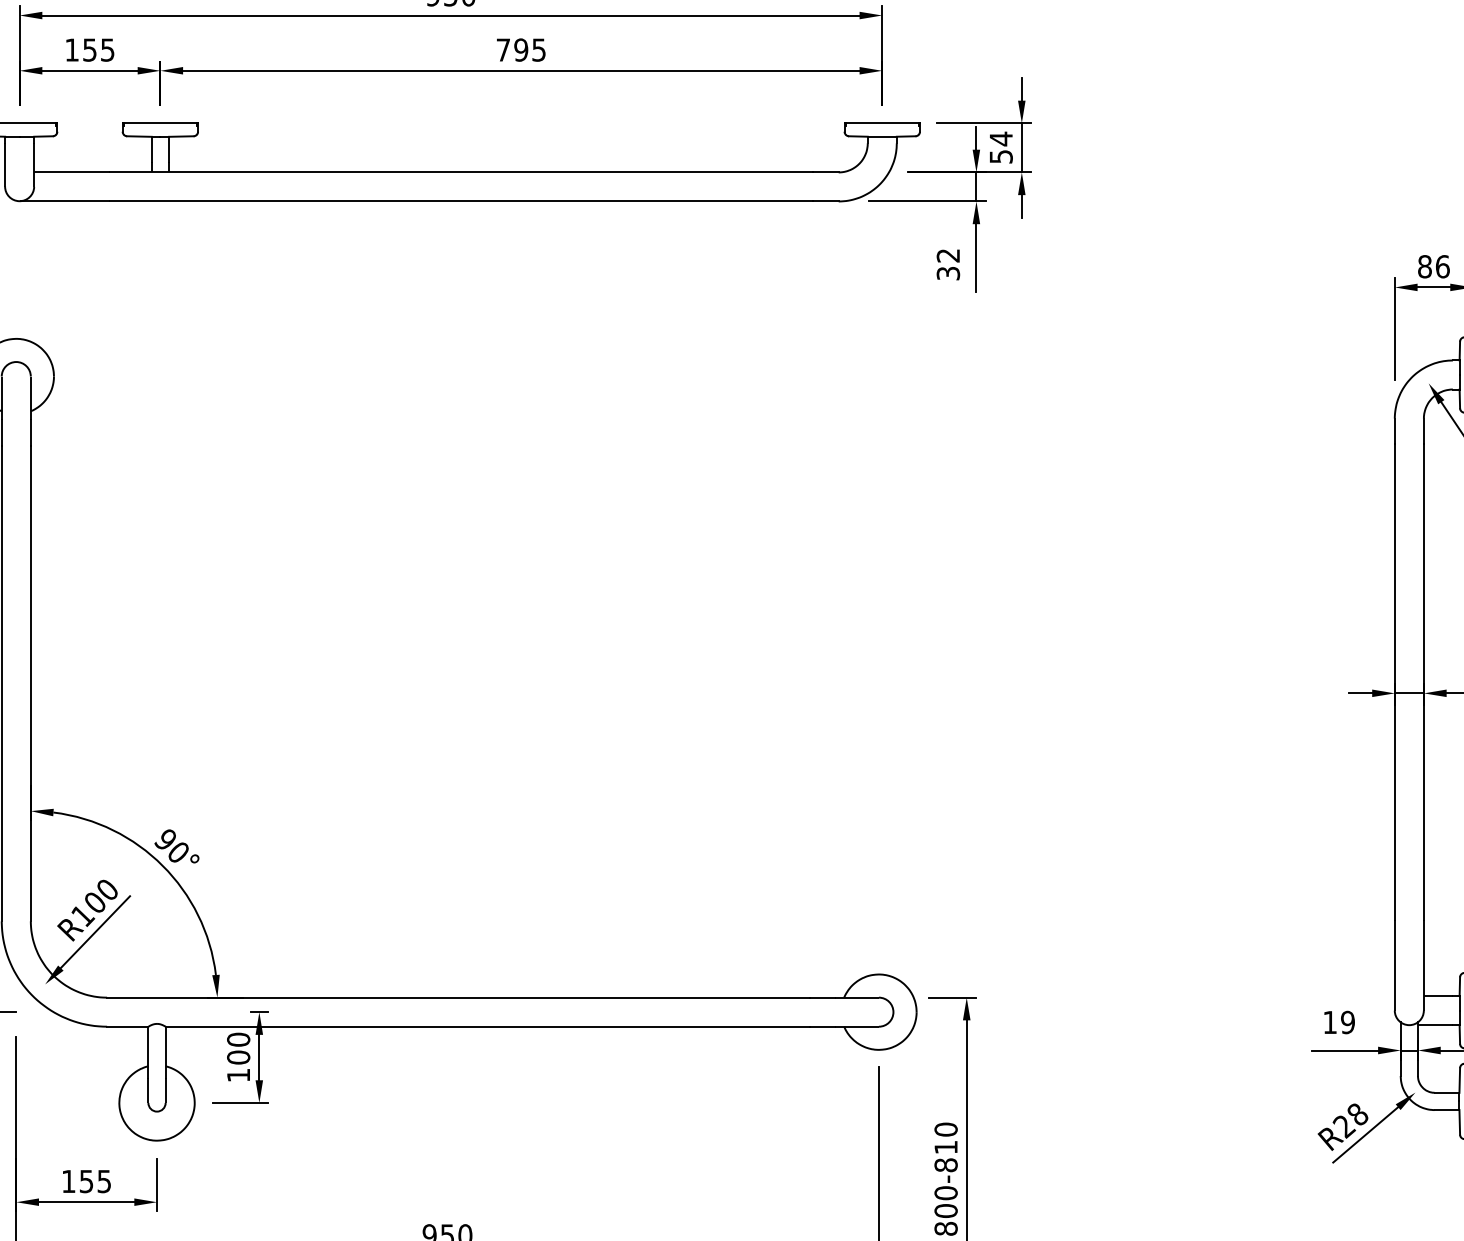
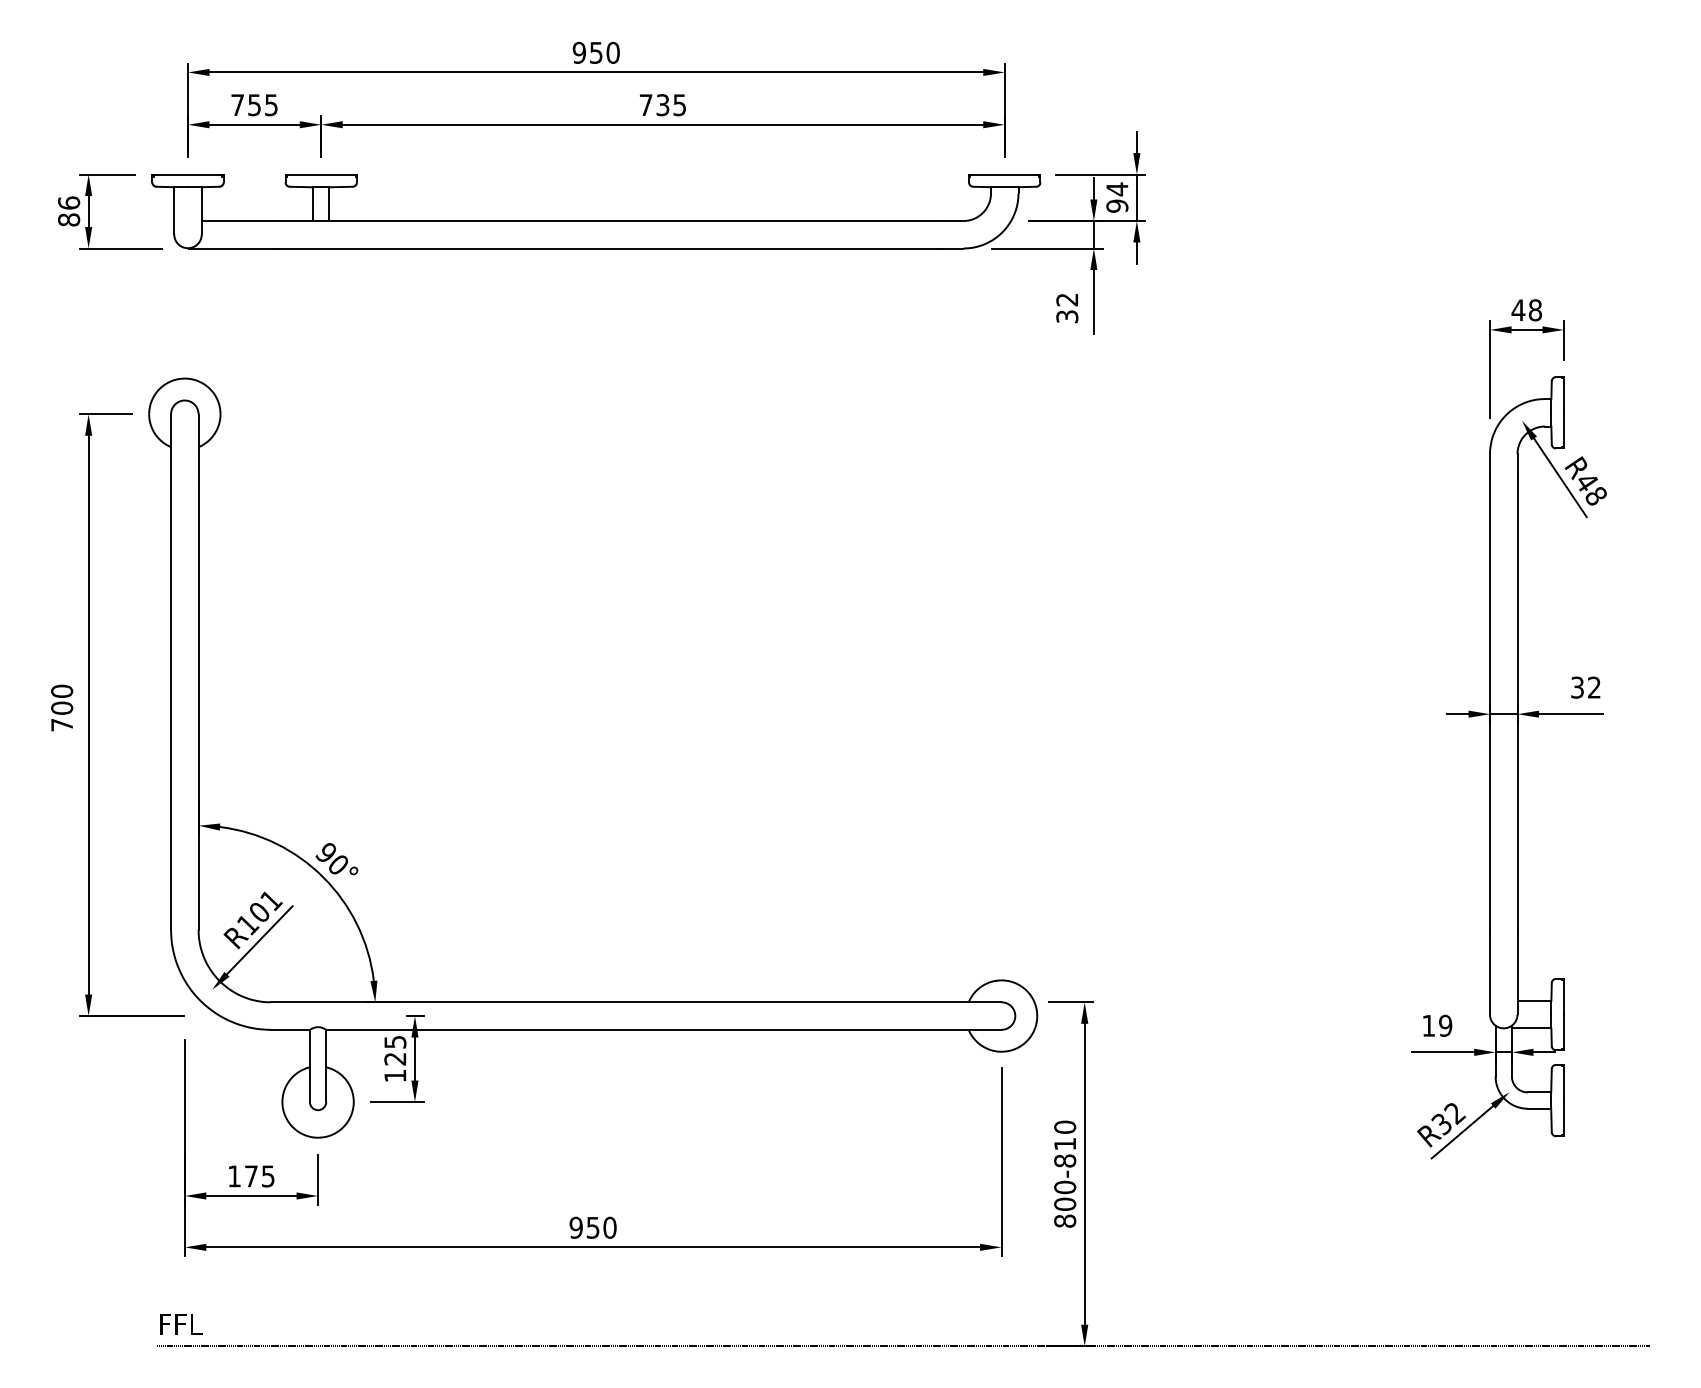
text: (71, 49) -> (237, 104), 155 -> 755
text: (520, 50) -> (662, 105), 795 -> 735
text: (1001, 156) -> (1117, 205), 54 -> 94
text: (1433, 266) -> (1526, 310), 86 -> 48
text: (107, 890) -> (271, 900), R100 -> R101
text: (238, 1048) -> (395, 1050), 100 -> 125
text: (1350, 1120) -> (1448, 1118), R28 -> R32
text: (86, 1181) -> (251, 1176), 155 -> 175

